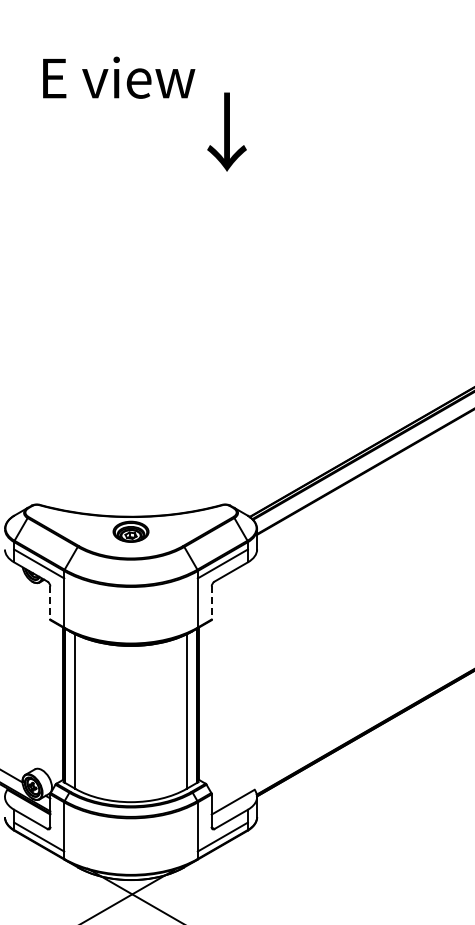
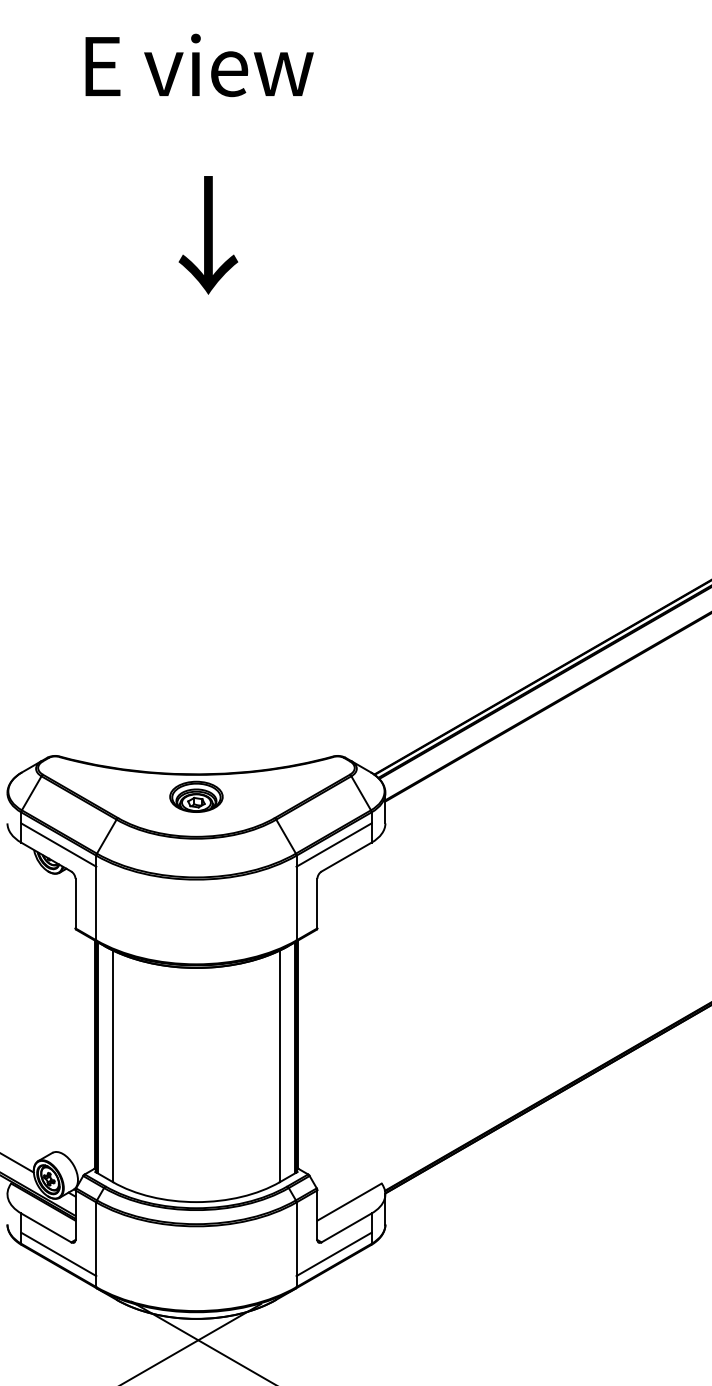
text: (119, 77) -> (200, 65), moved
text: (226, 131) -> (207, 234), moved
line: (50, 602) -> (75, 902), dashed -> solid
line: (211, 602) -> (317, 902), dashed -> solid

